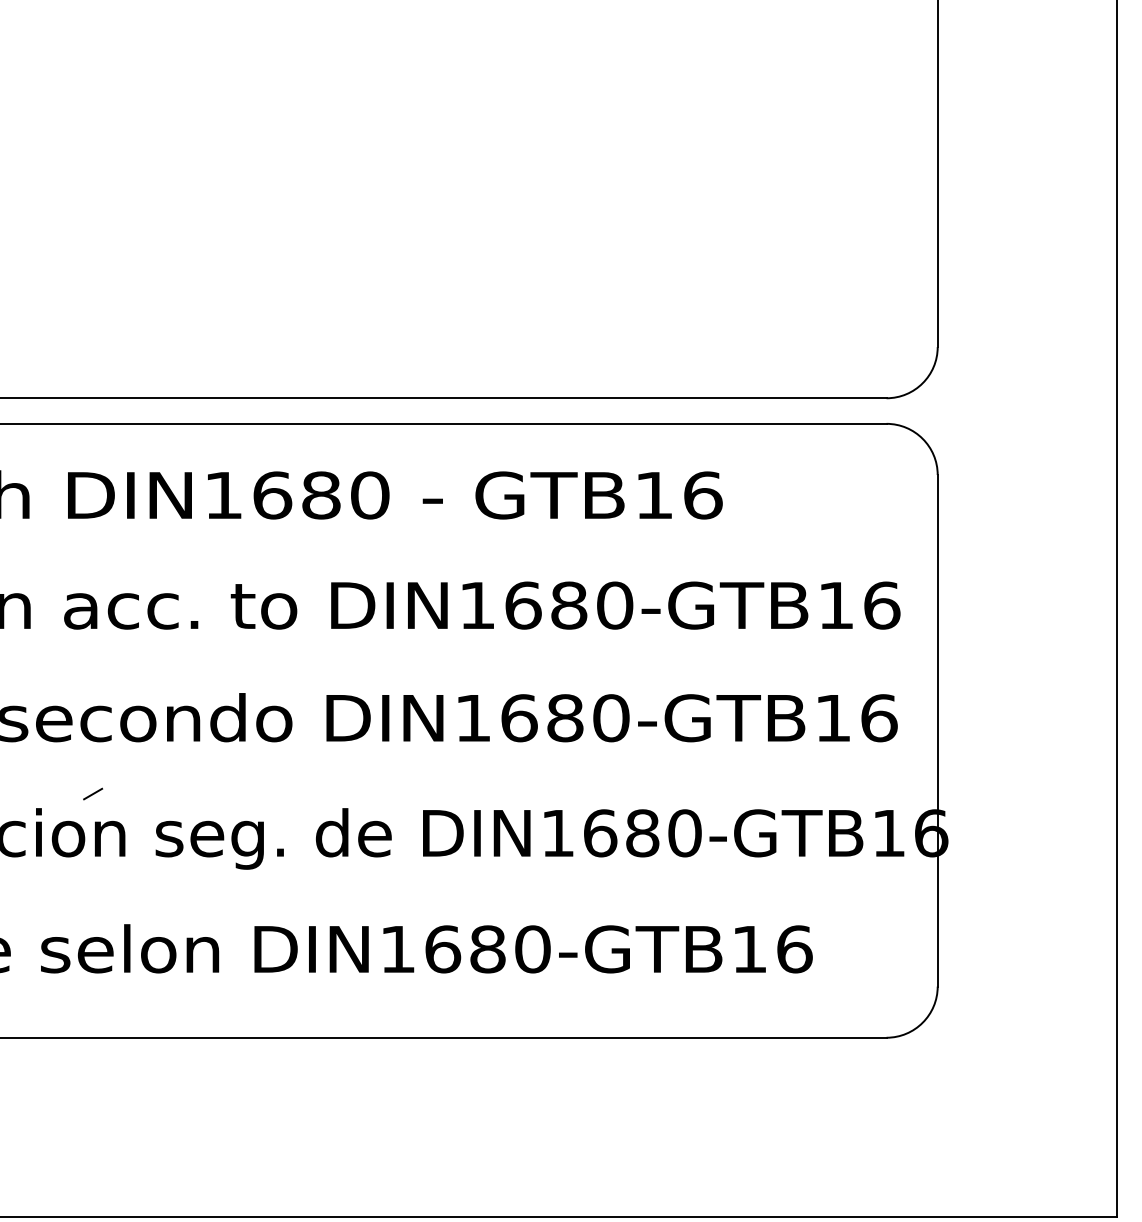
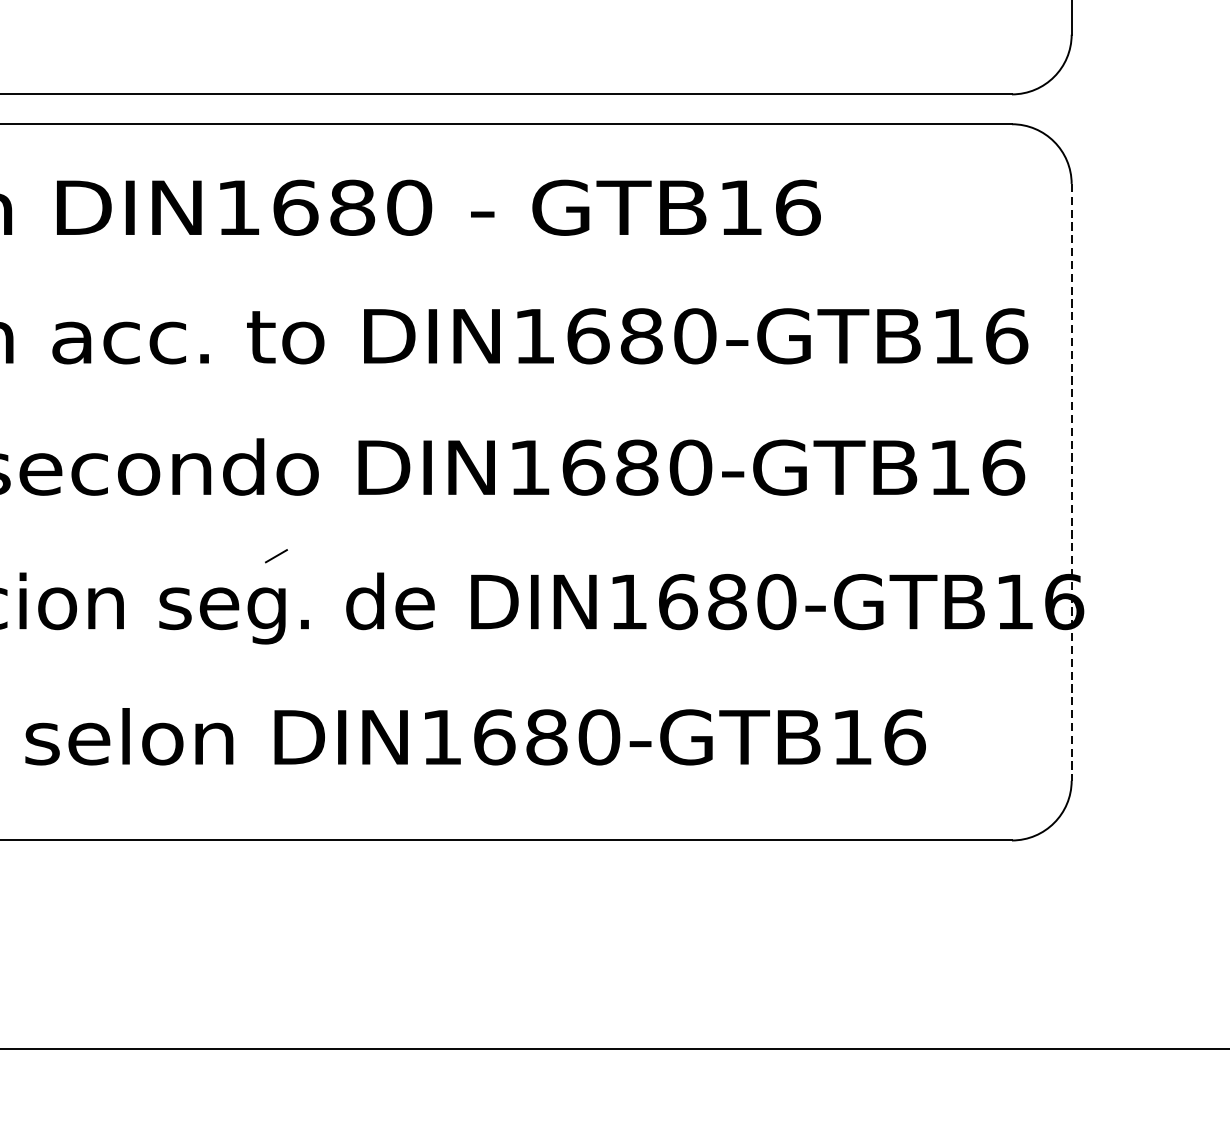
line: (937, 730) -> (1071, 482), solid -> dashed
line: (93, 793) -> (276, 555), moved

